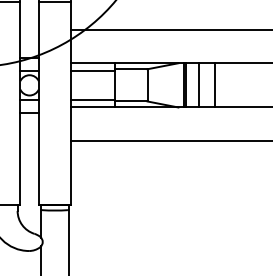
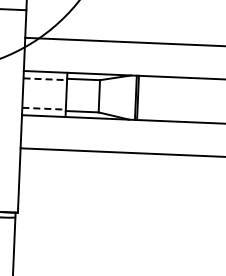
line: (92, 70) -> (44, 79), solid -> dashed
line: (198, 85) -> (150, 98), removed
line: (215, 85) -> (167, 99), removed
line: (92, 100) -> (43, 109), solid -> dashed

